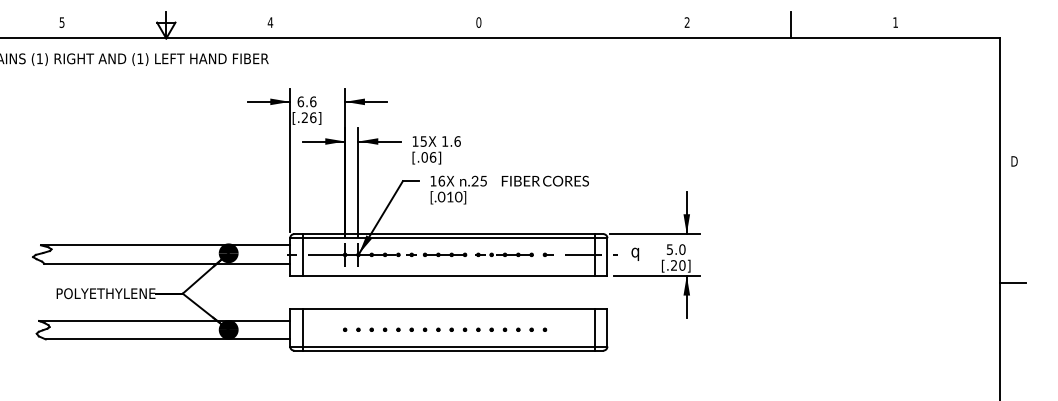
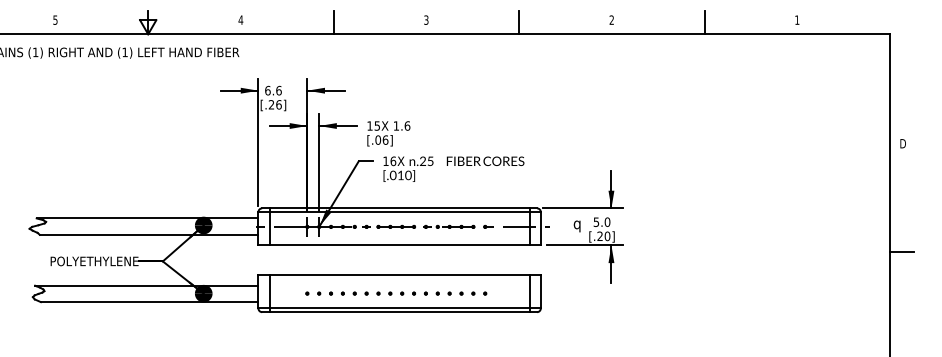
text: (478, 22) -> (426, 20), 0 -> 3
line: (374, 25) -> (333, 22), added
line: (583, 25) -> (519, 22), added
text: (635, 253) -> (577, 225), moved

